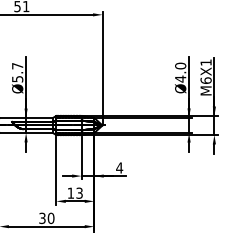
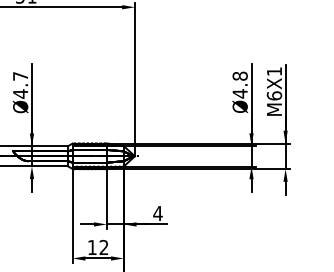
text: (180, 65) -> (239, 75), Ø4.0 -> Ø4.8
text: (17, 78) -> (20, 92), Ø5.7 -> Ø4.7
text: (79, 193) -> (103, 247), 13 -> 12

